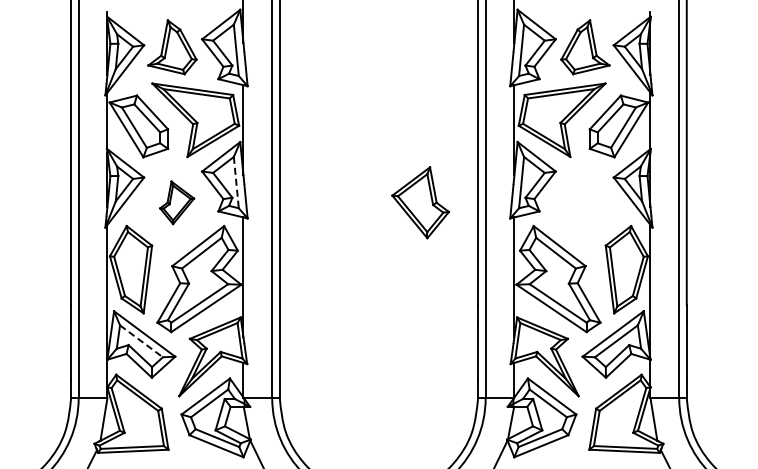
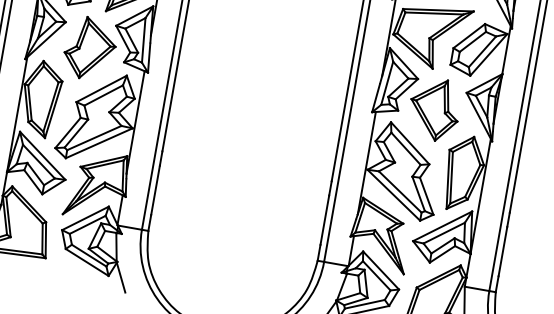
line: (236, 182) -> (143, 40), dashed -> solid
part: (176, 202) -> (89, 48), size x1.67
part: (420, 202) -> (434, 109), moved
line: (141, 341) -> (38, 161), dashed -> solid

